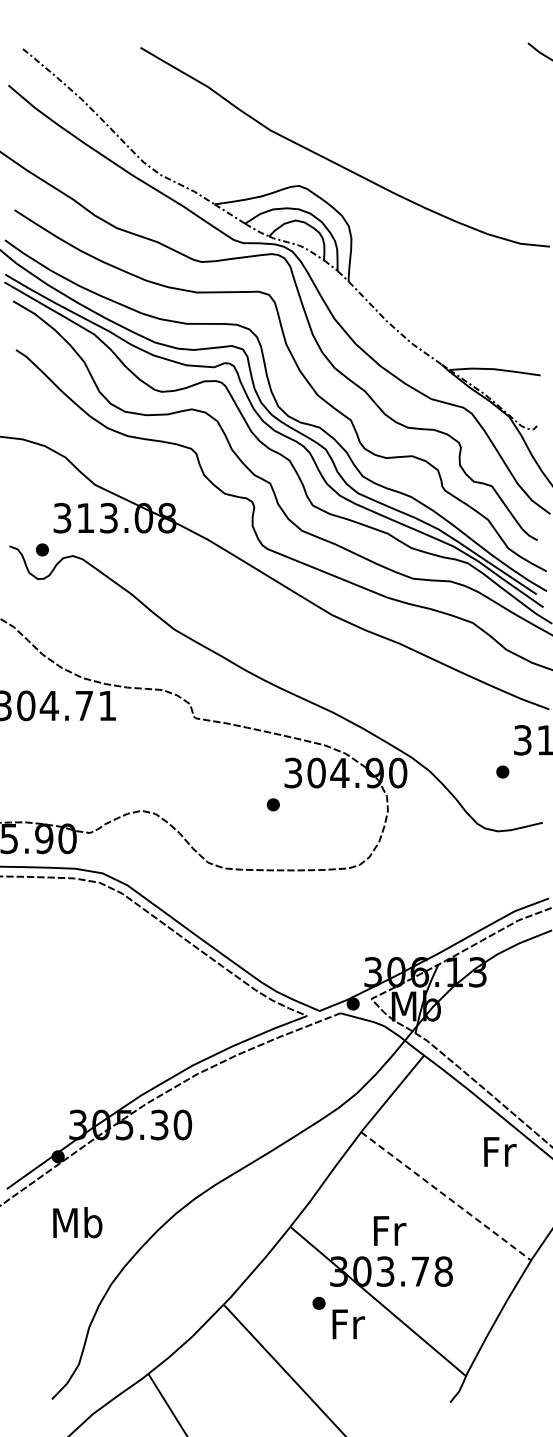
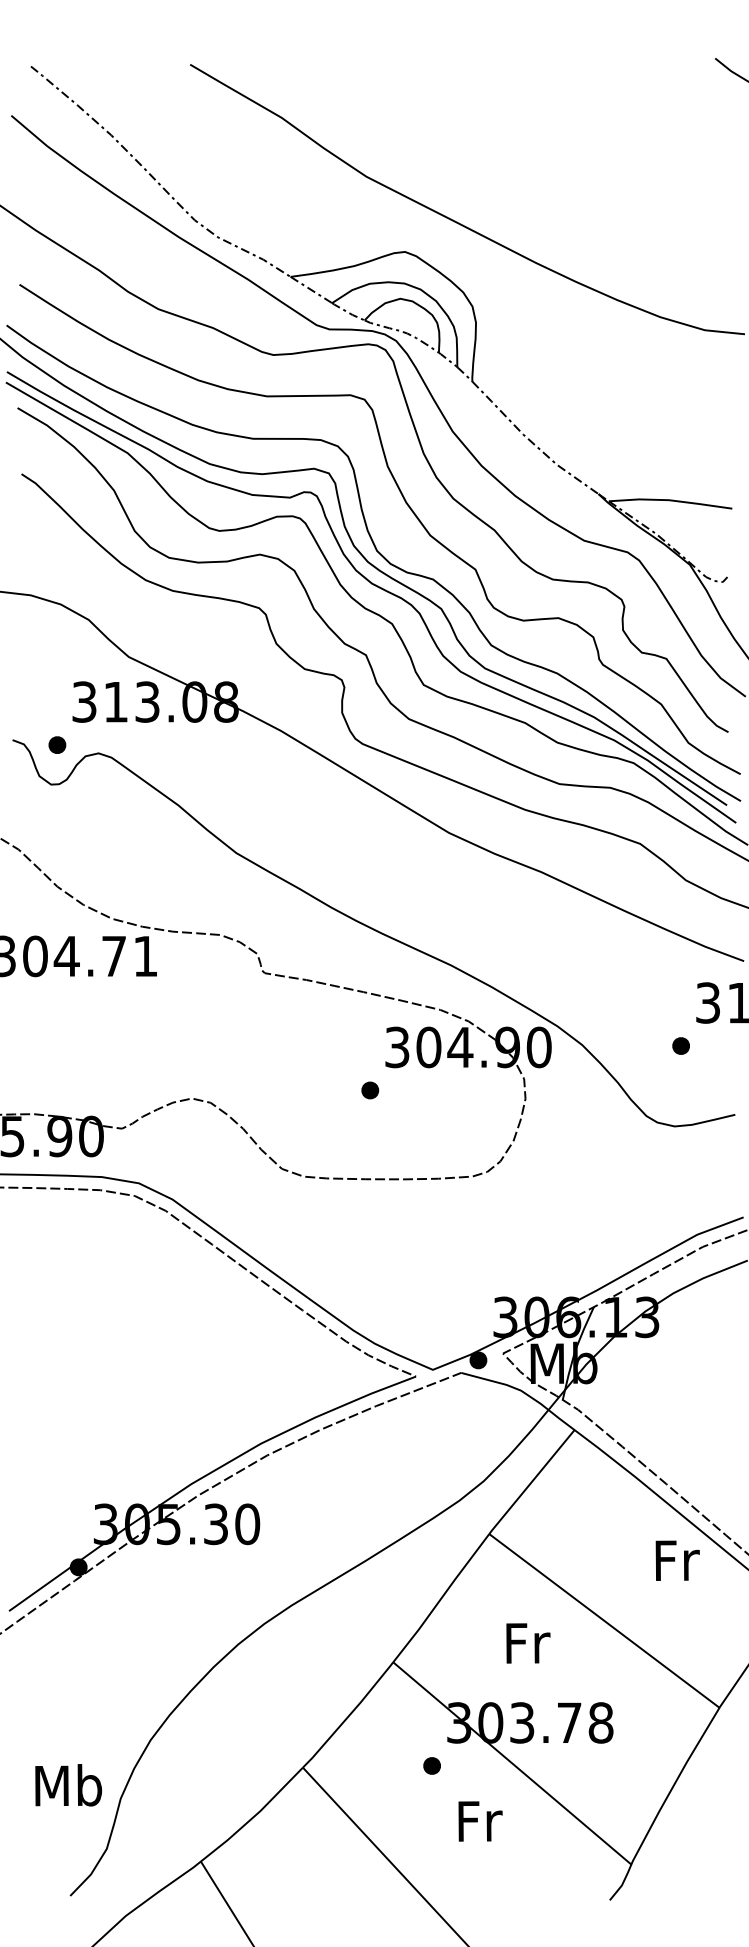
line: (446, 1196) -> (604, 1621), dashed -> solid
text: (77, 1222) -> (68, 1785), moved
text: (389, 1230) -> (527, 1642), moved
text: (348, 1324) -> (480, 1821), moved

